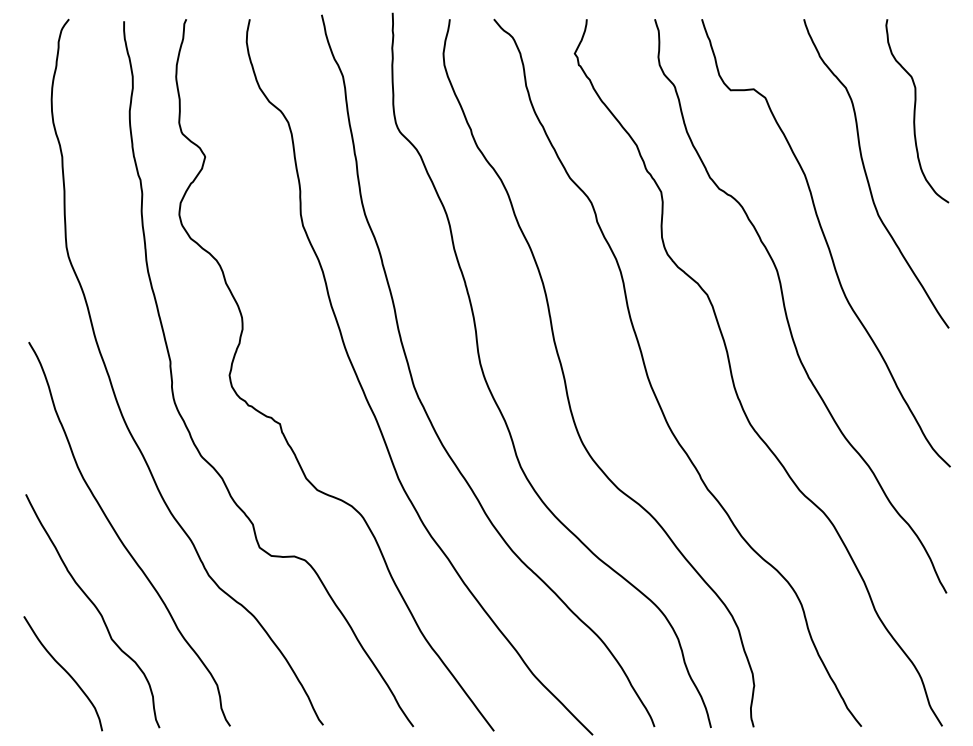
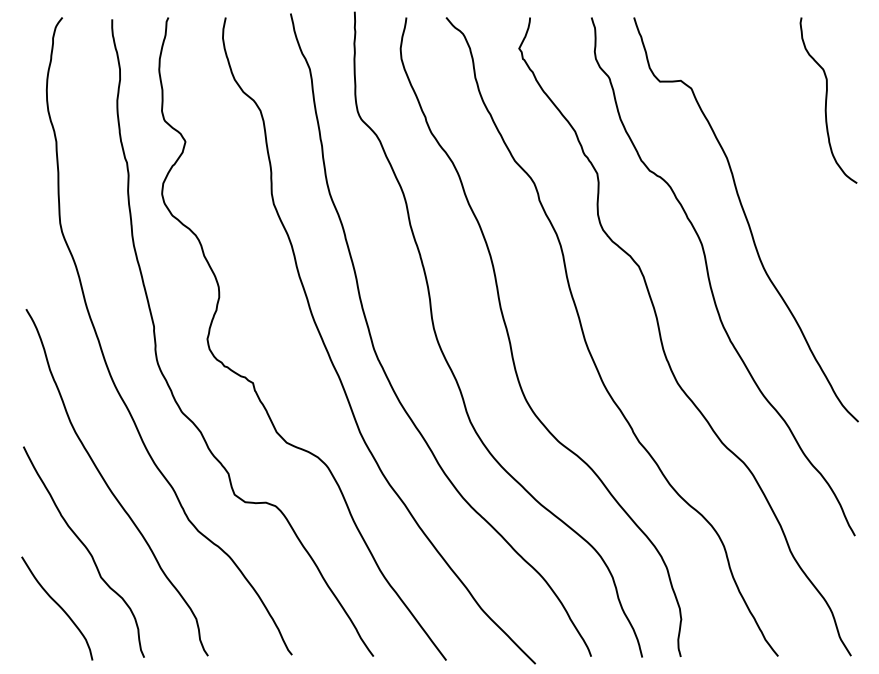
curve: (867, 174) -> (783, 157), removed

